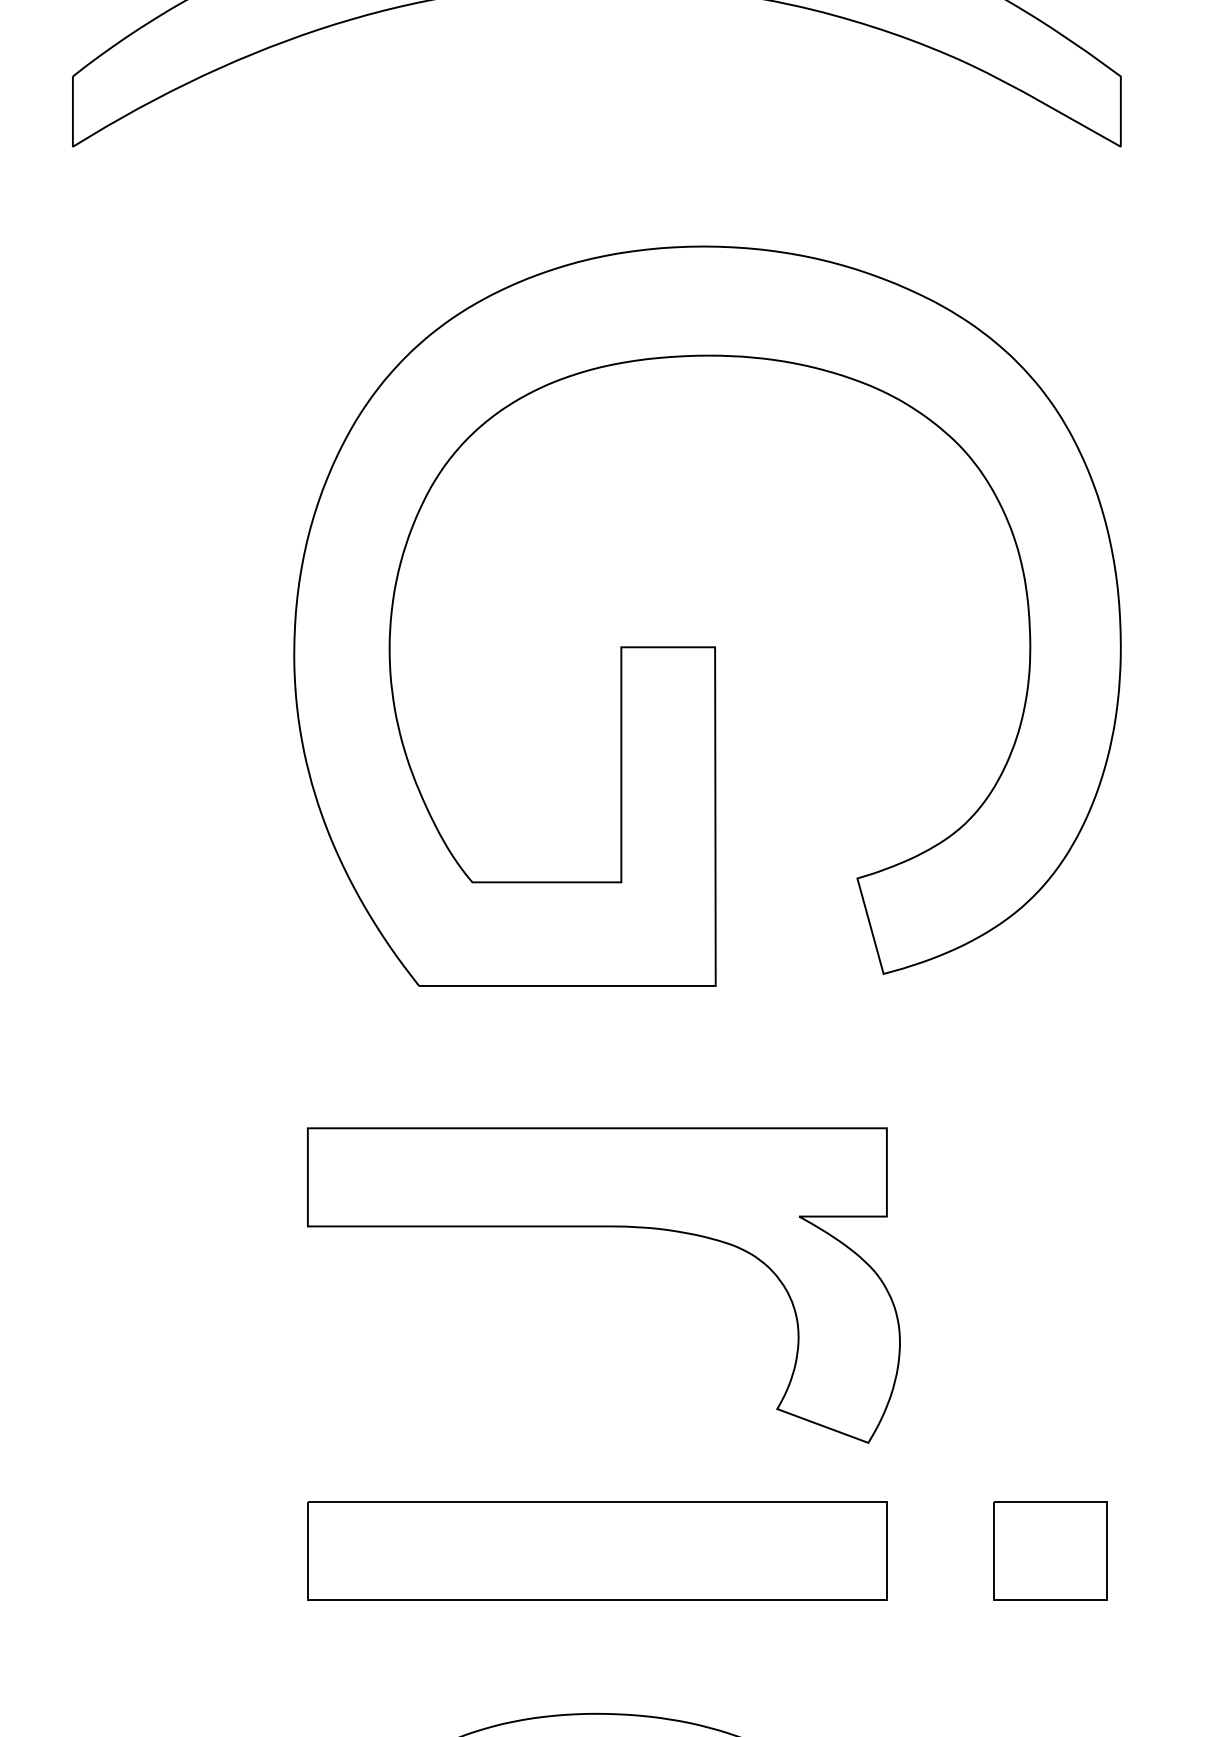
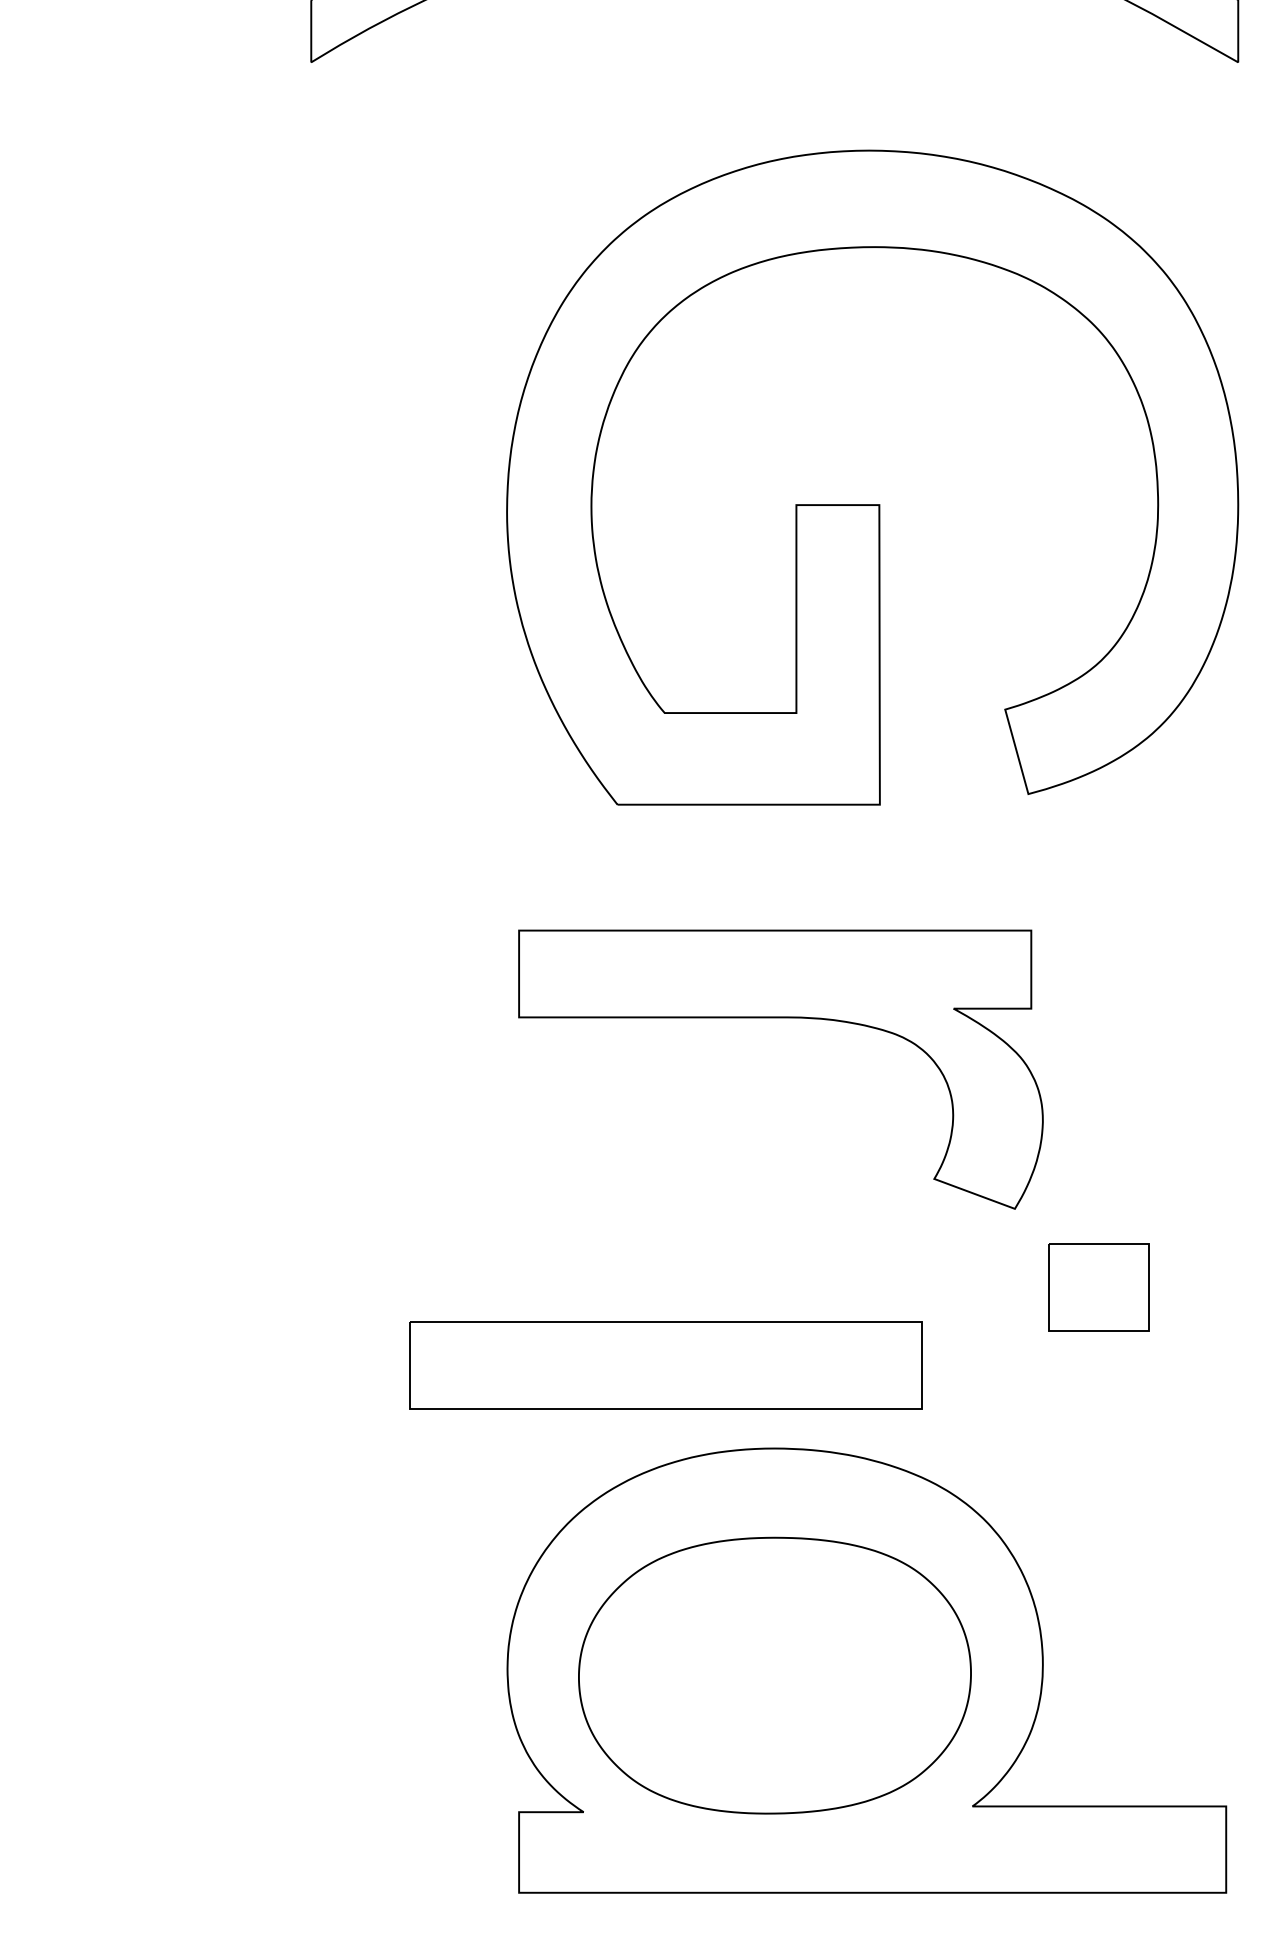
part: (596, 1550) -> (665, 1365), moved
part: (1049, 1550) -> (1098, 1287), moved

